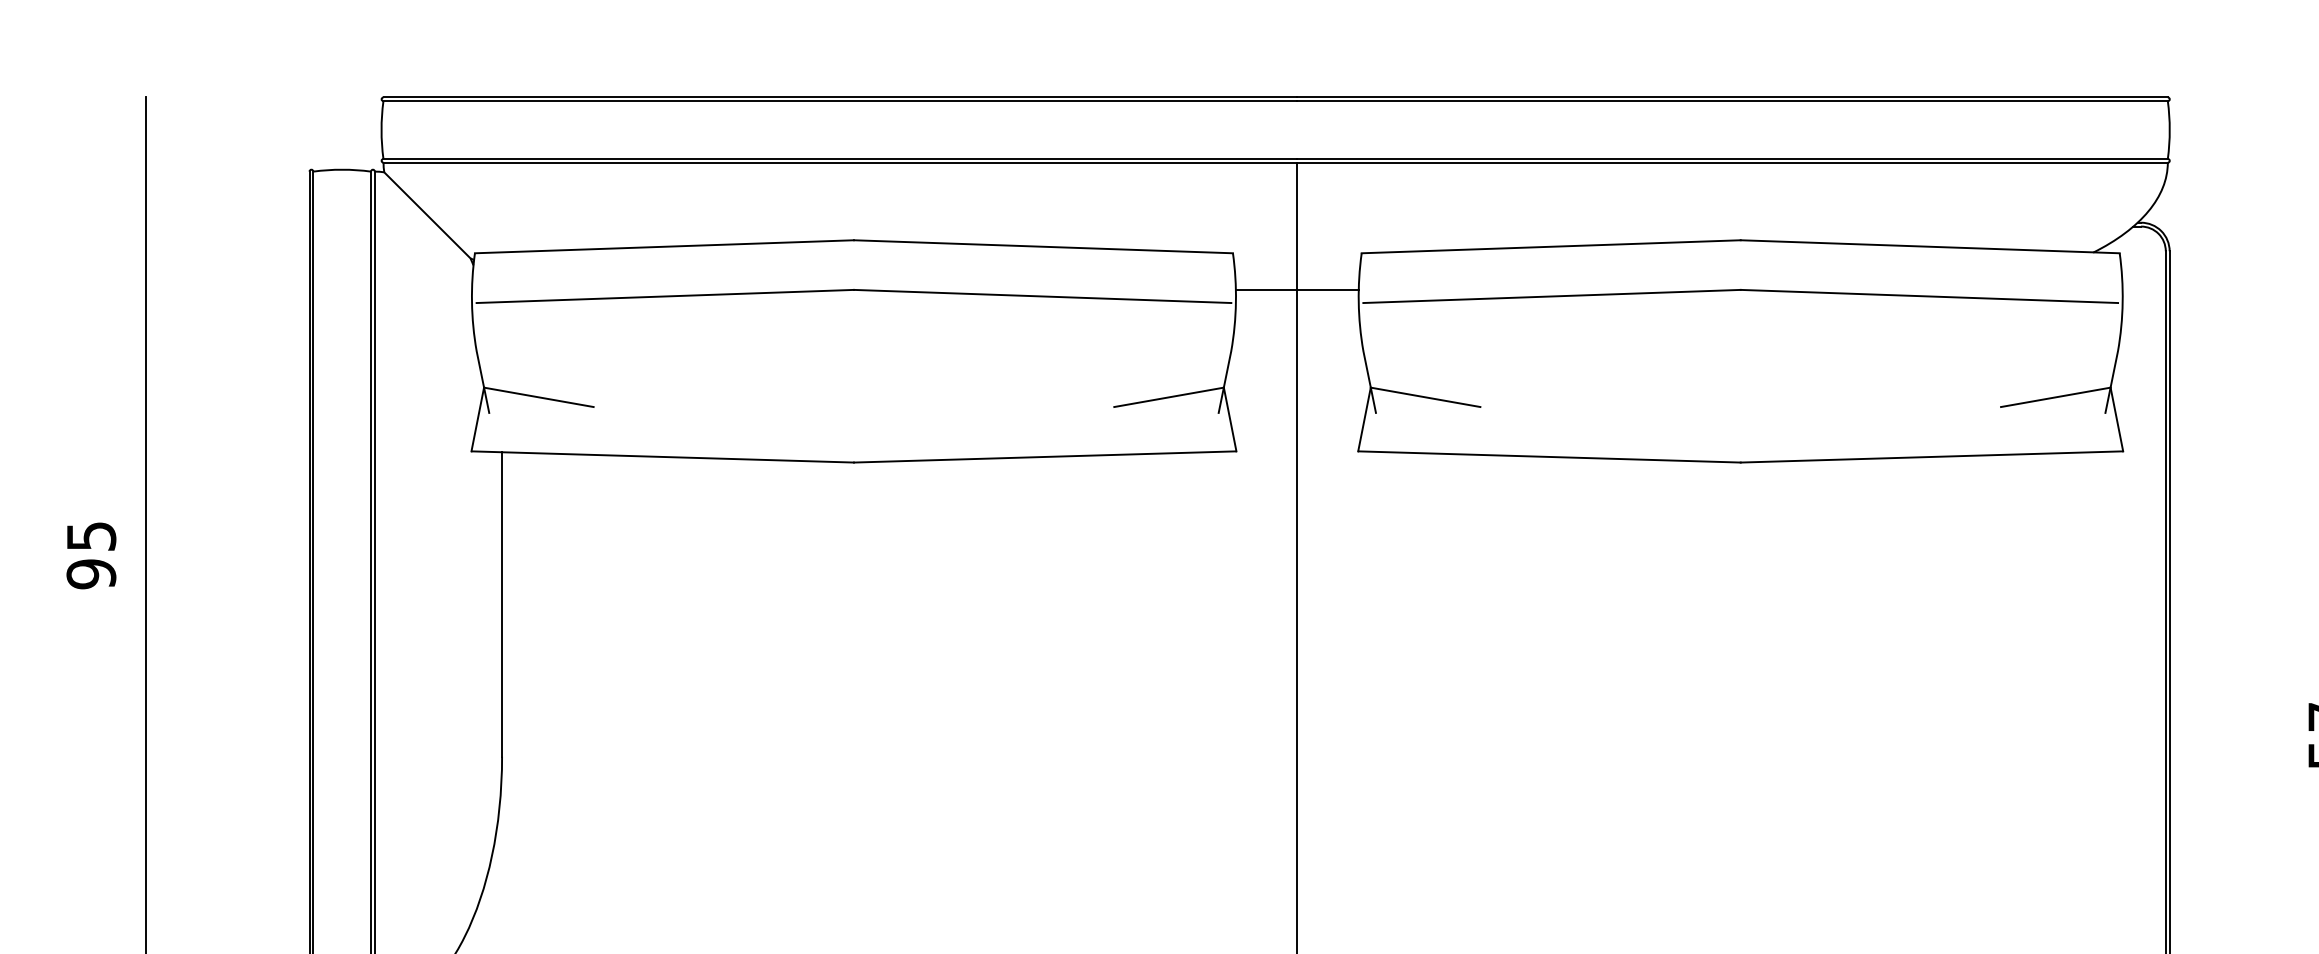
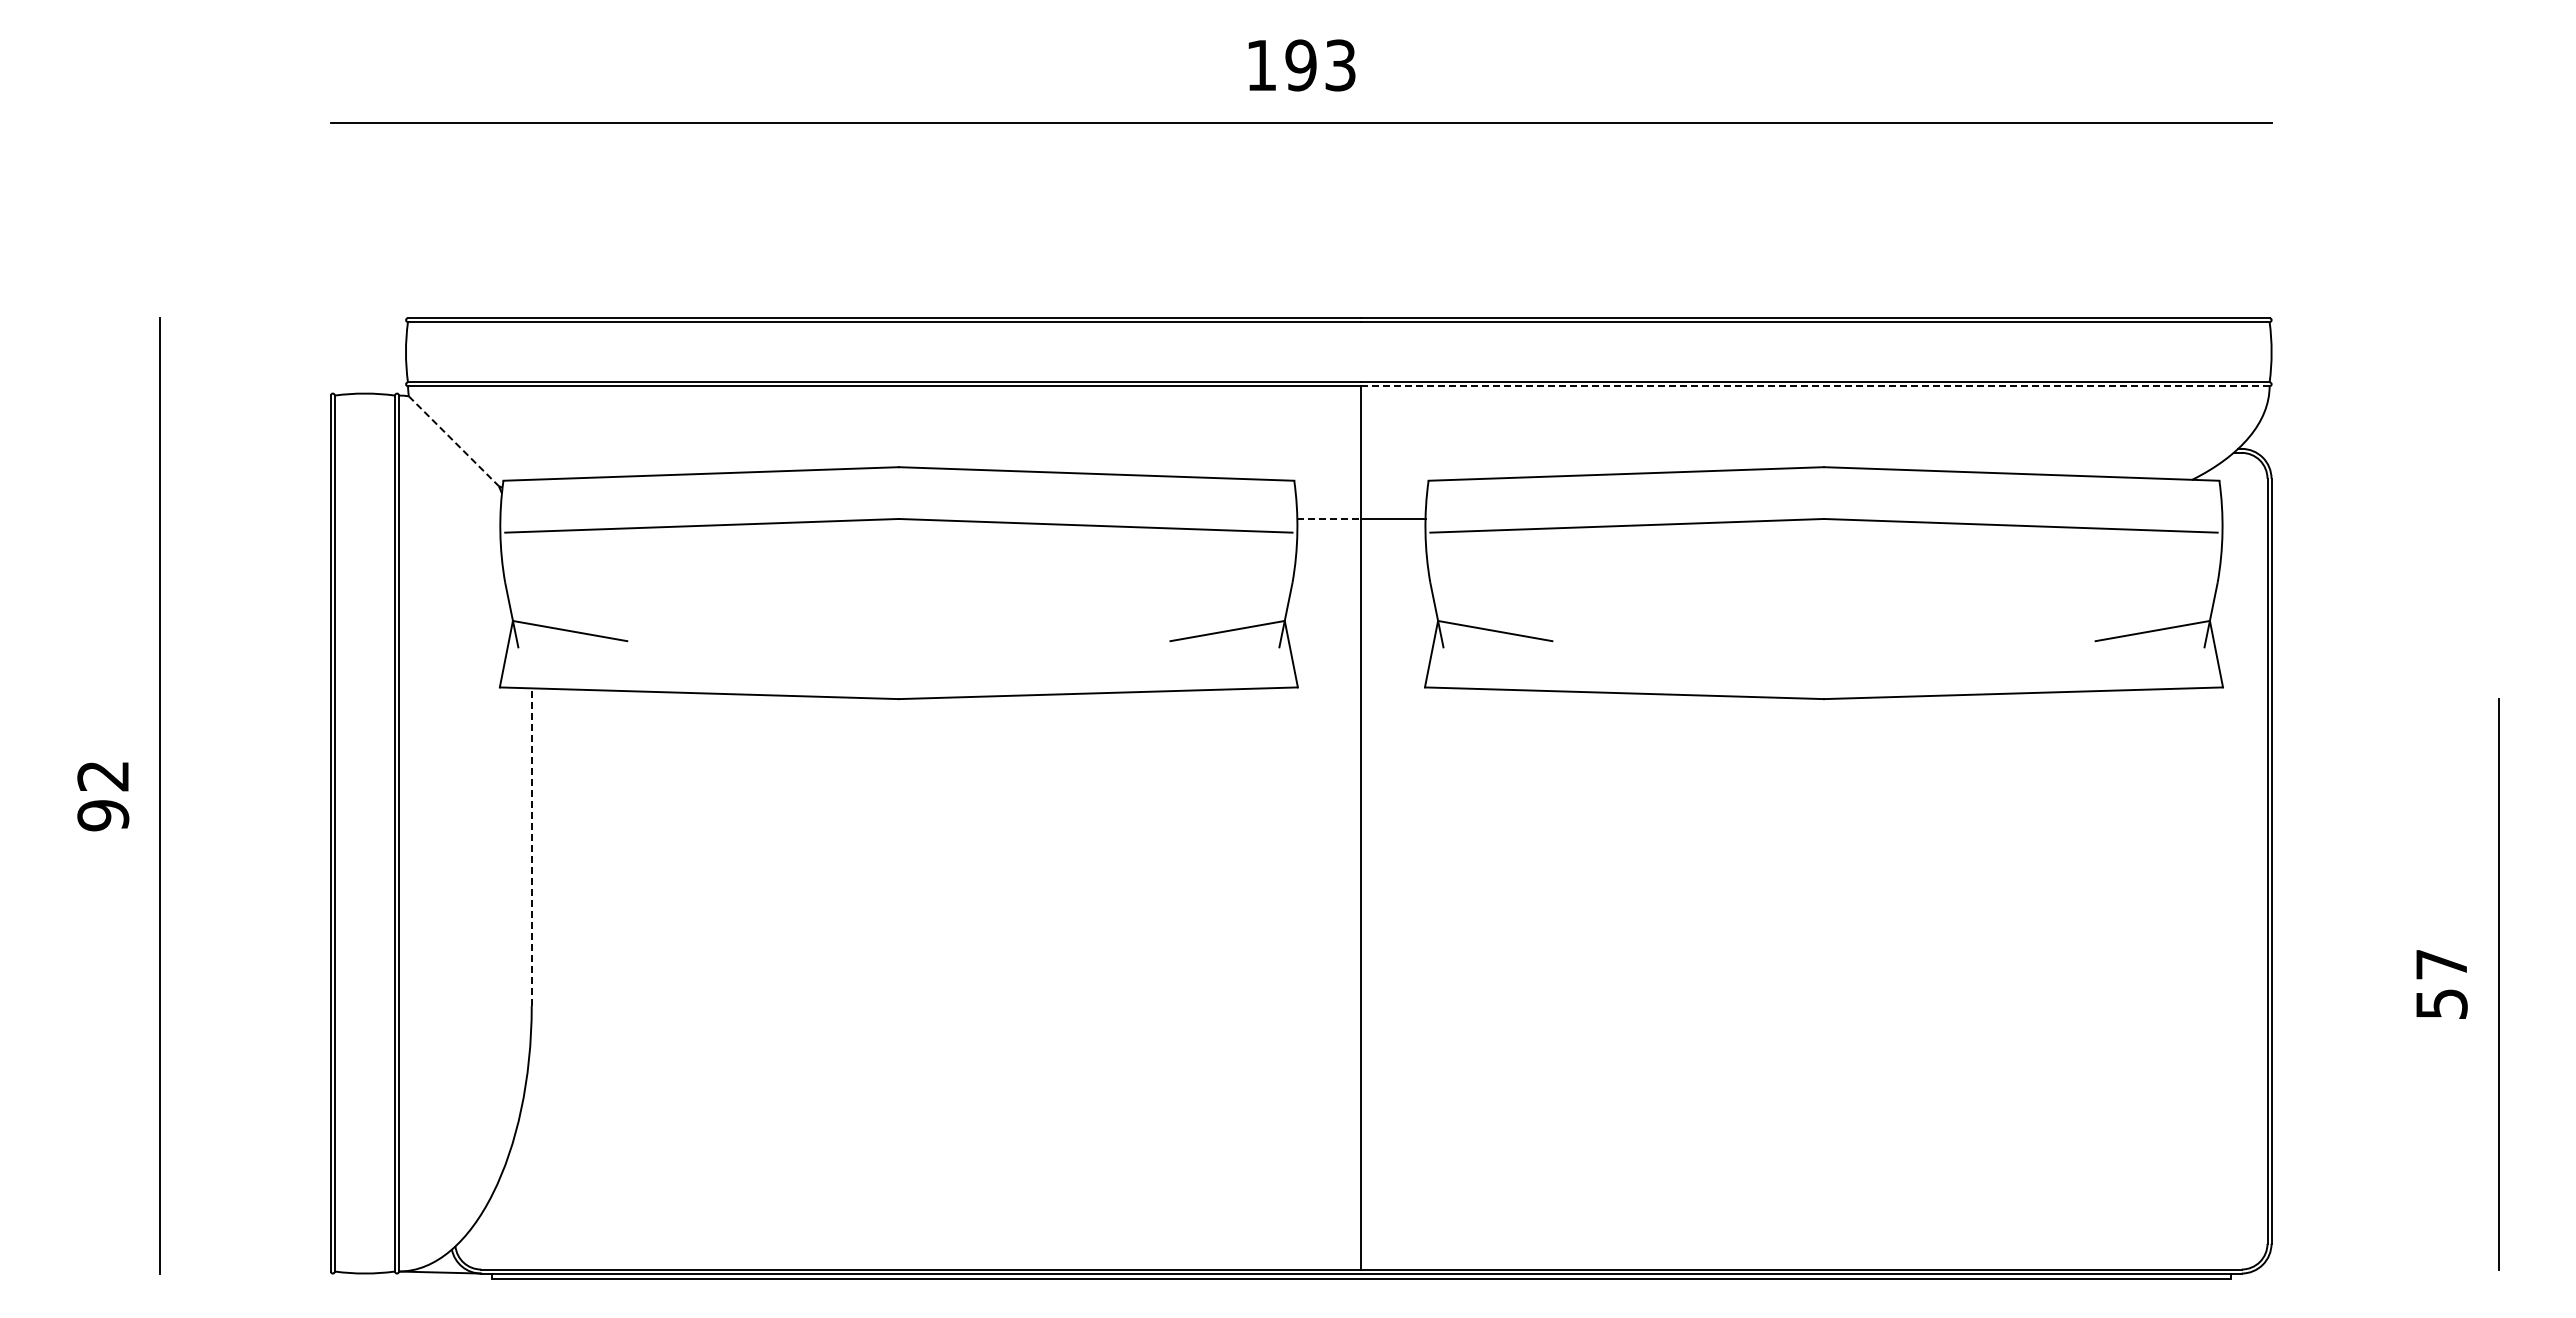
line: (1732, 162) -> (1815, 386), solid -> dashed
line: (427, 215) -> (453, 441), solid -> dashed
line: (1266, 289) -> (1329, 518), solid -> dashed
text: (91, 536) -> (103, 776), 95 -> 92
line: (501, 604) -> (531, 847), solid -> dashed

